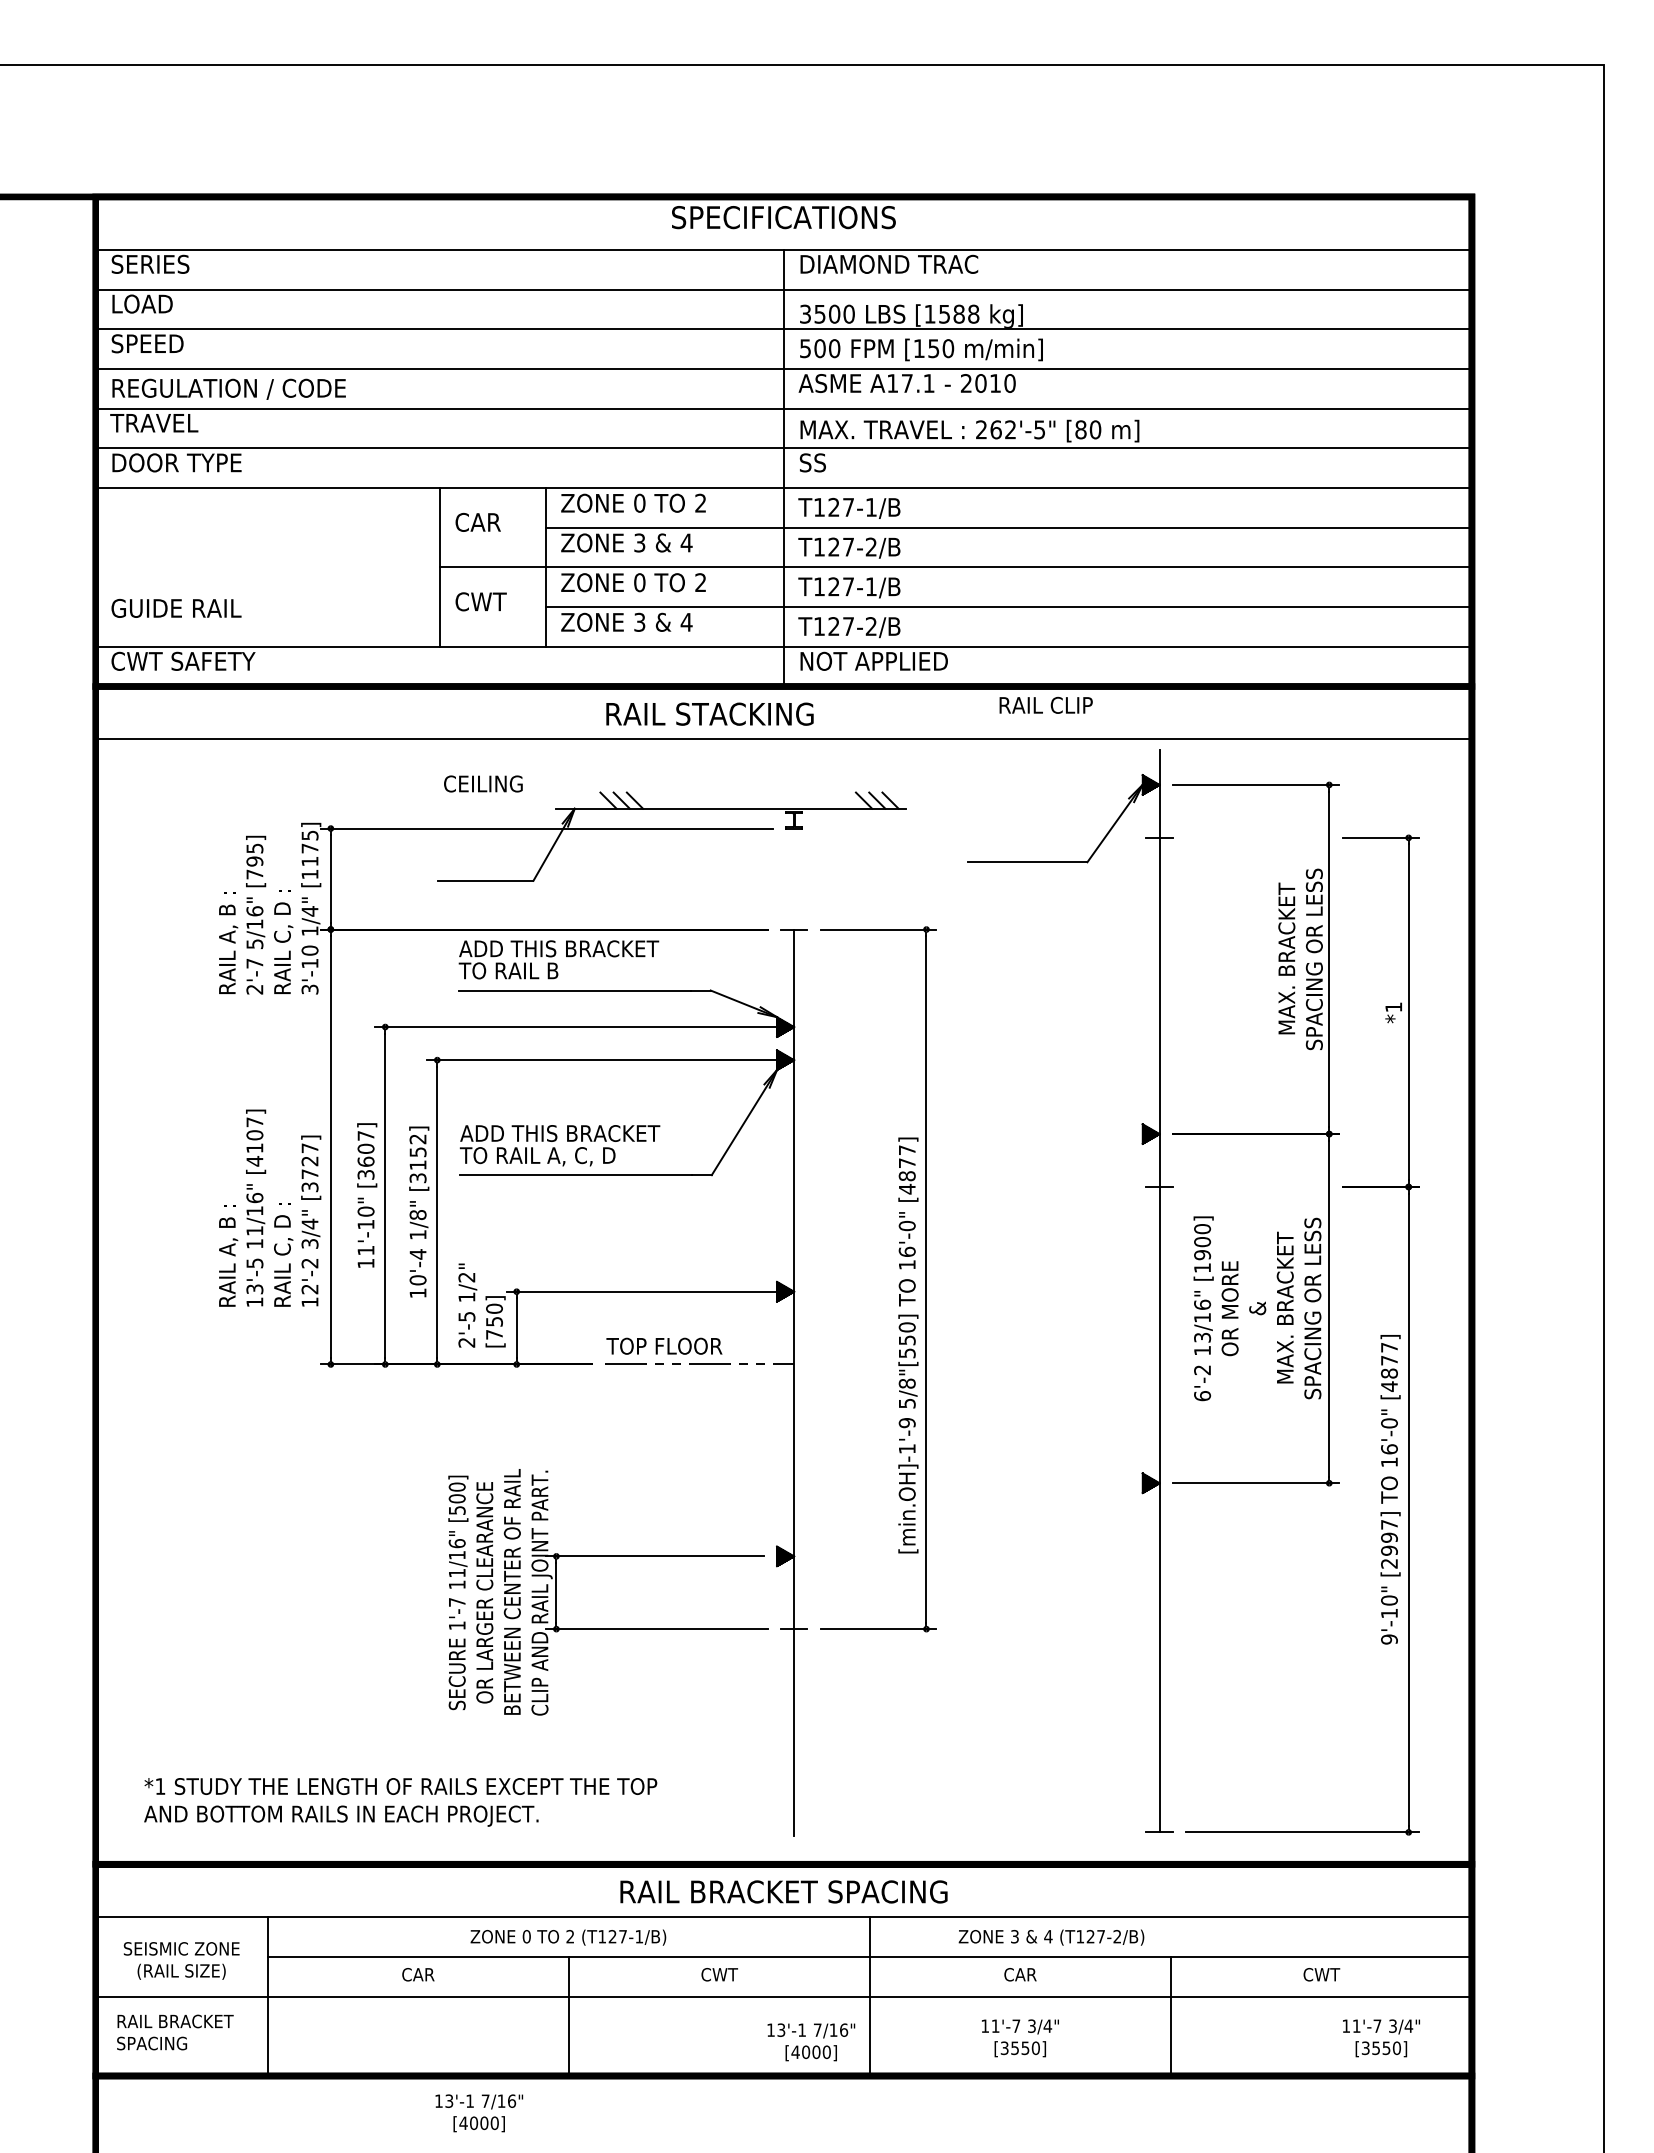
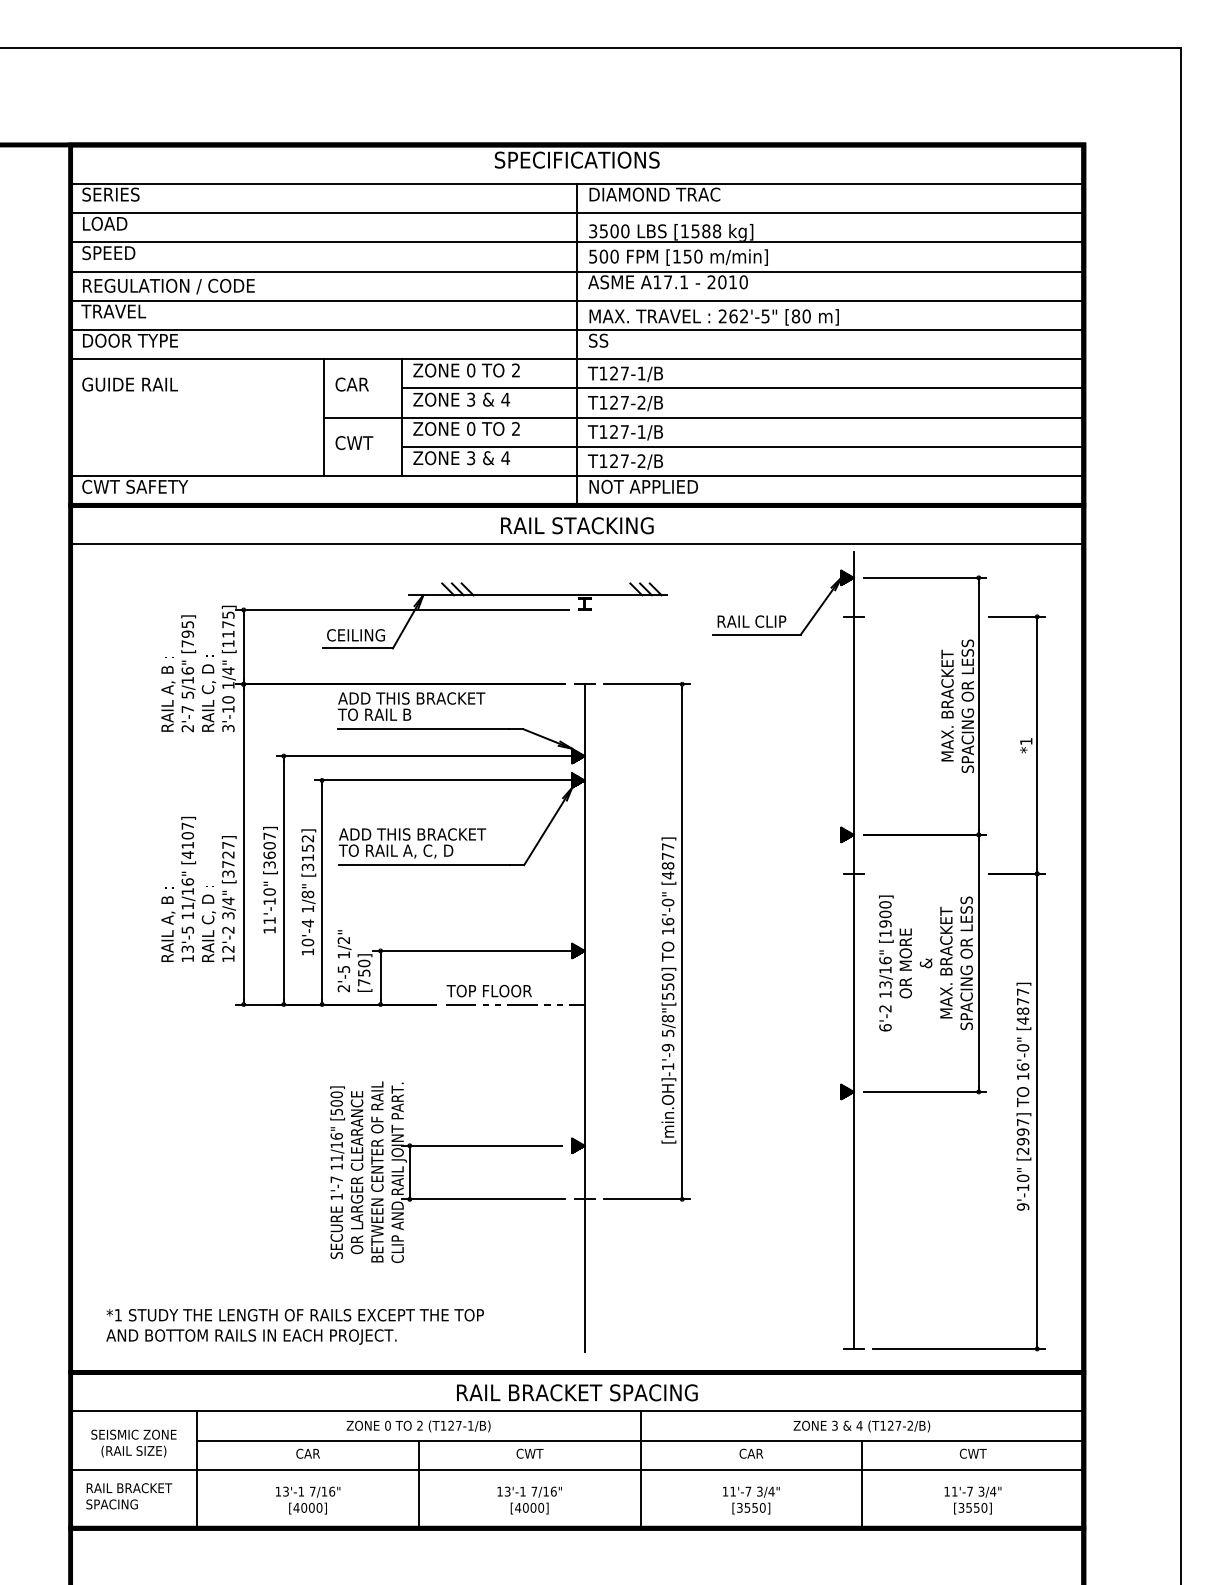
text: (176, 608) -> (130, 384), moved
text: (1045, 704) -> (751, 620), moved
text: (709, 713) -> (576, 525), moved
text: (483, 783) -> (356, 634), moved
text: (1051, 1937) -> (861, 1426), moved
text: (1381, 2038) -> (973, 1500), moved
text: (811, 2042) -> (529, 1500), moved
text: (479, 2113) -> (308, 1500), moved

